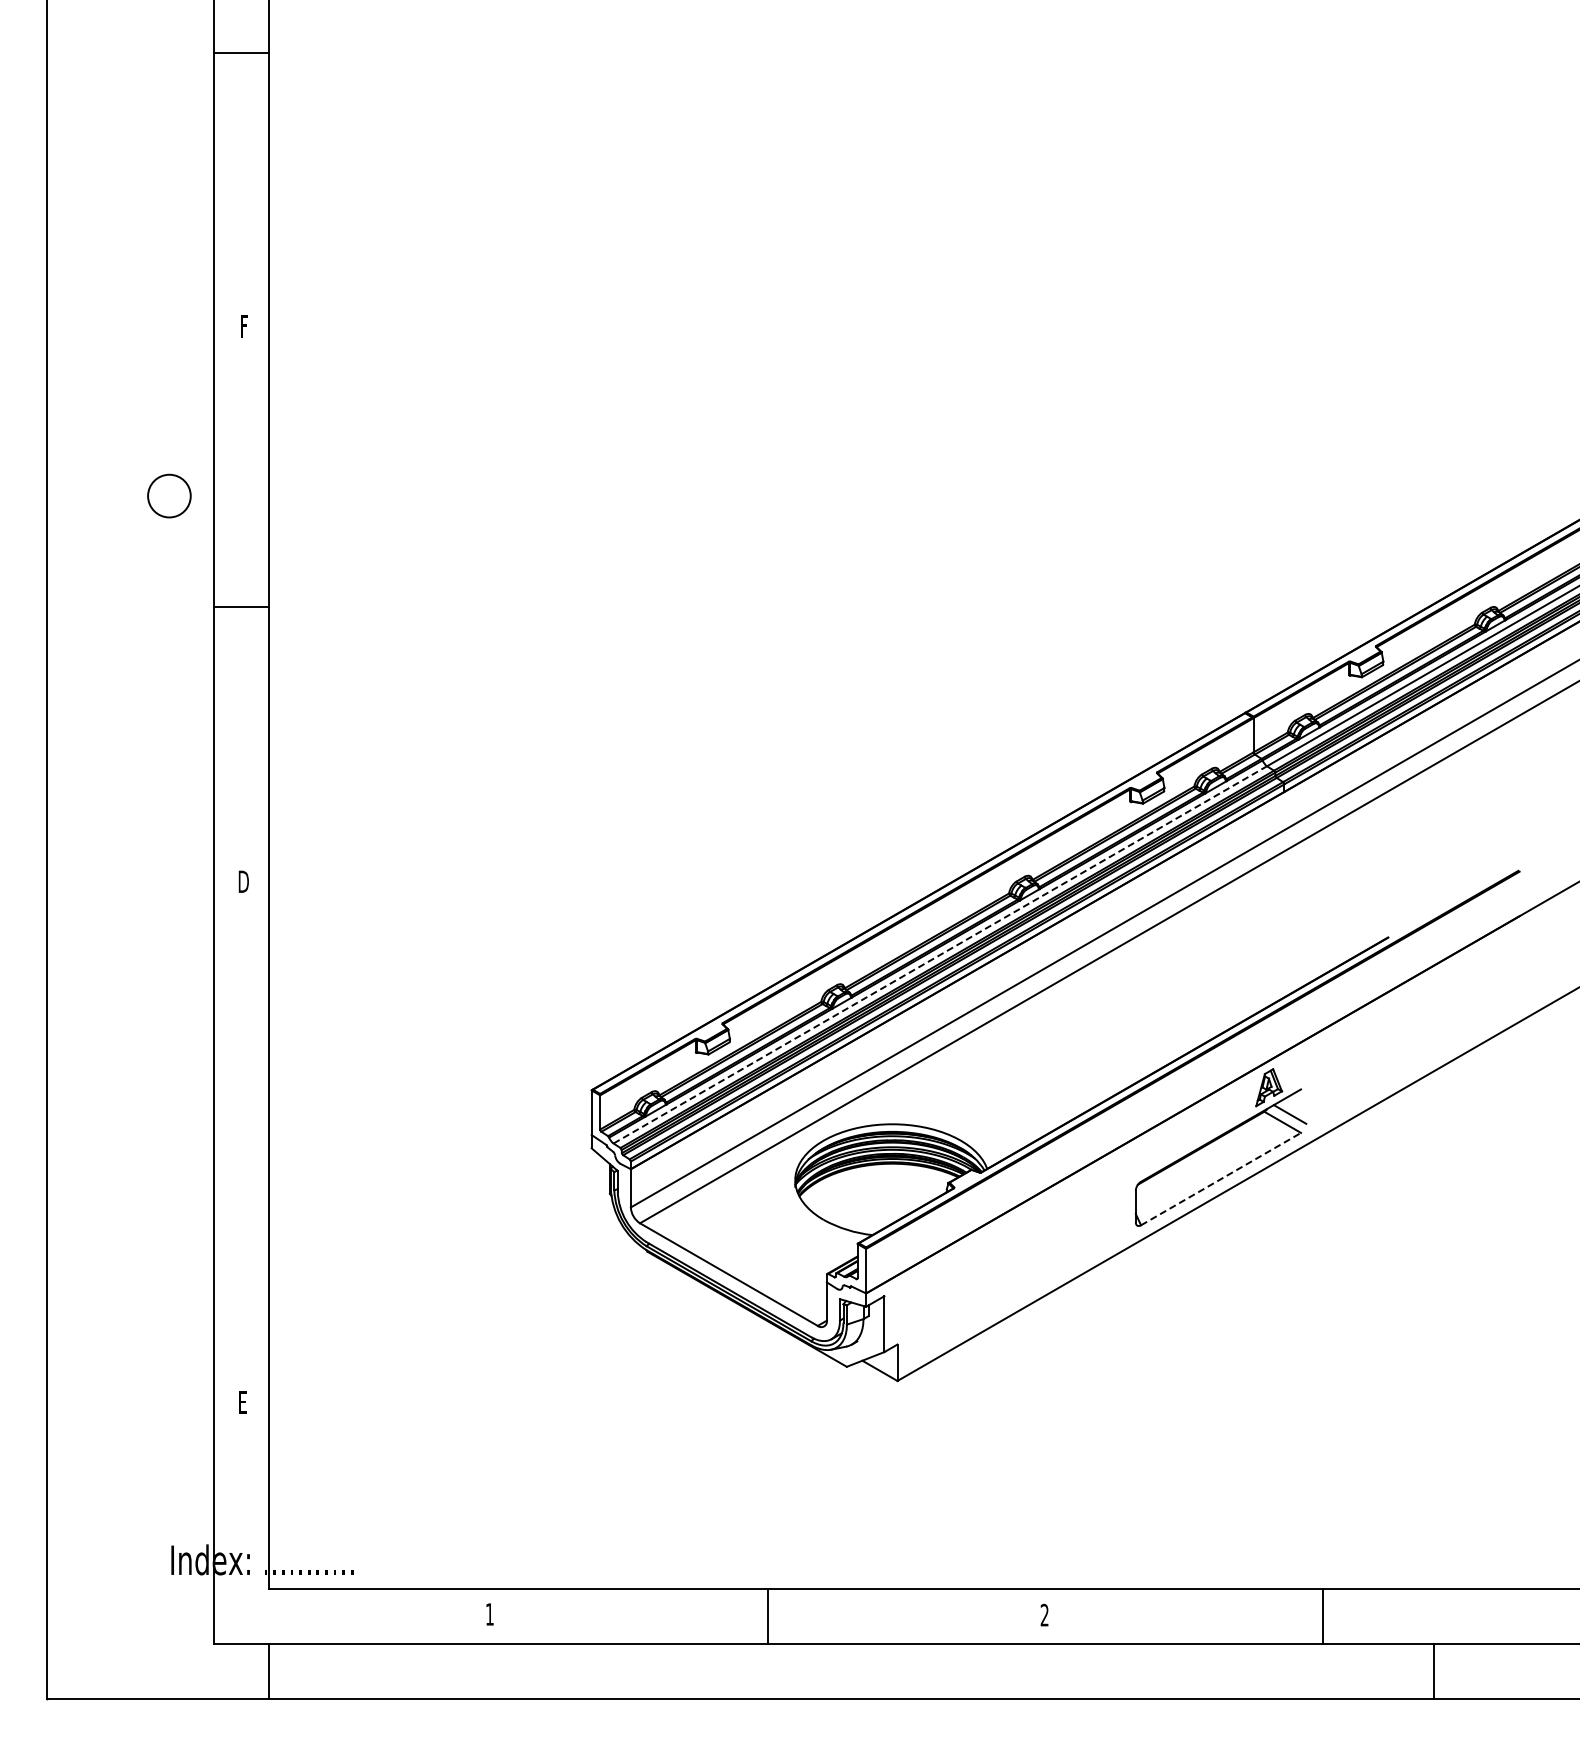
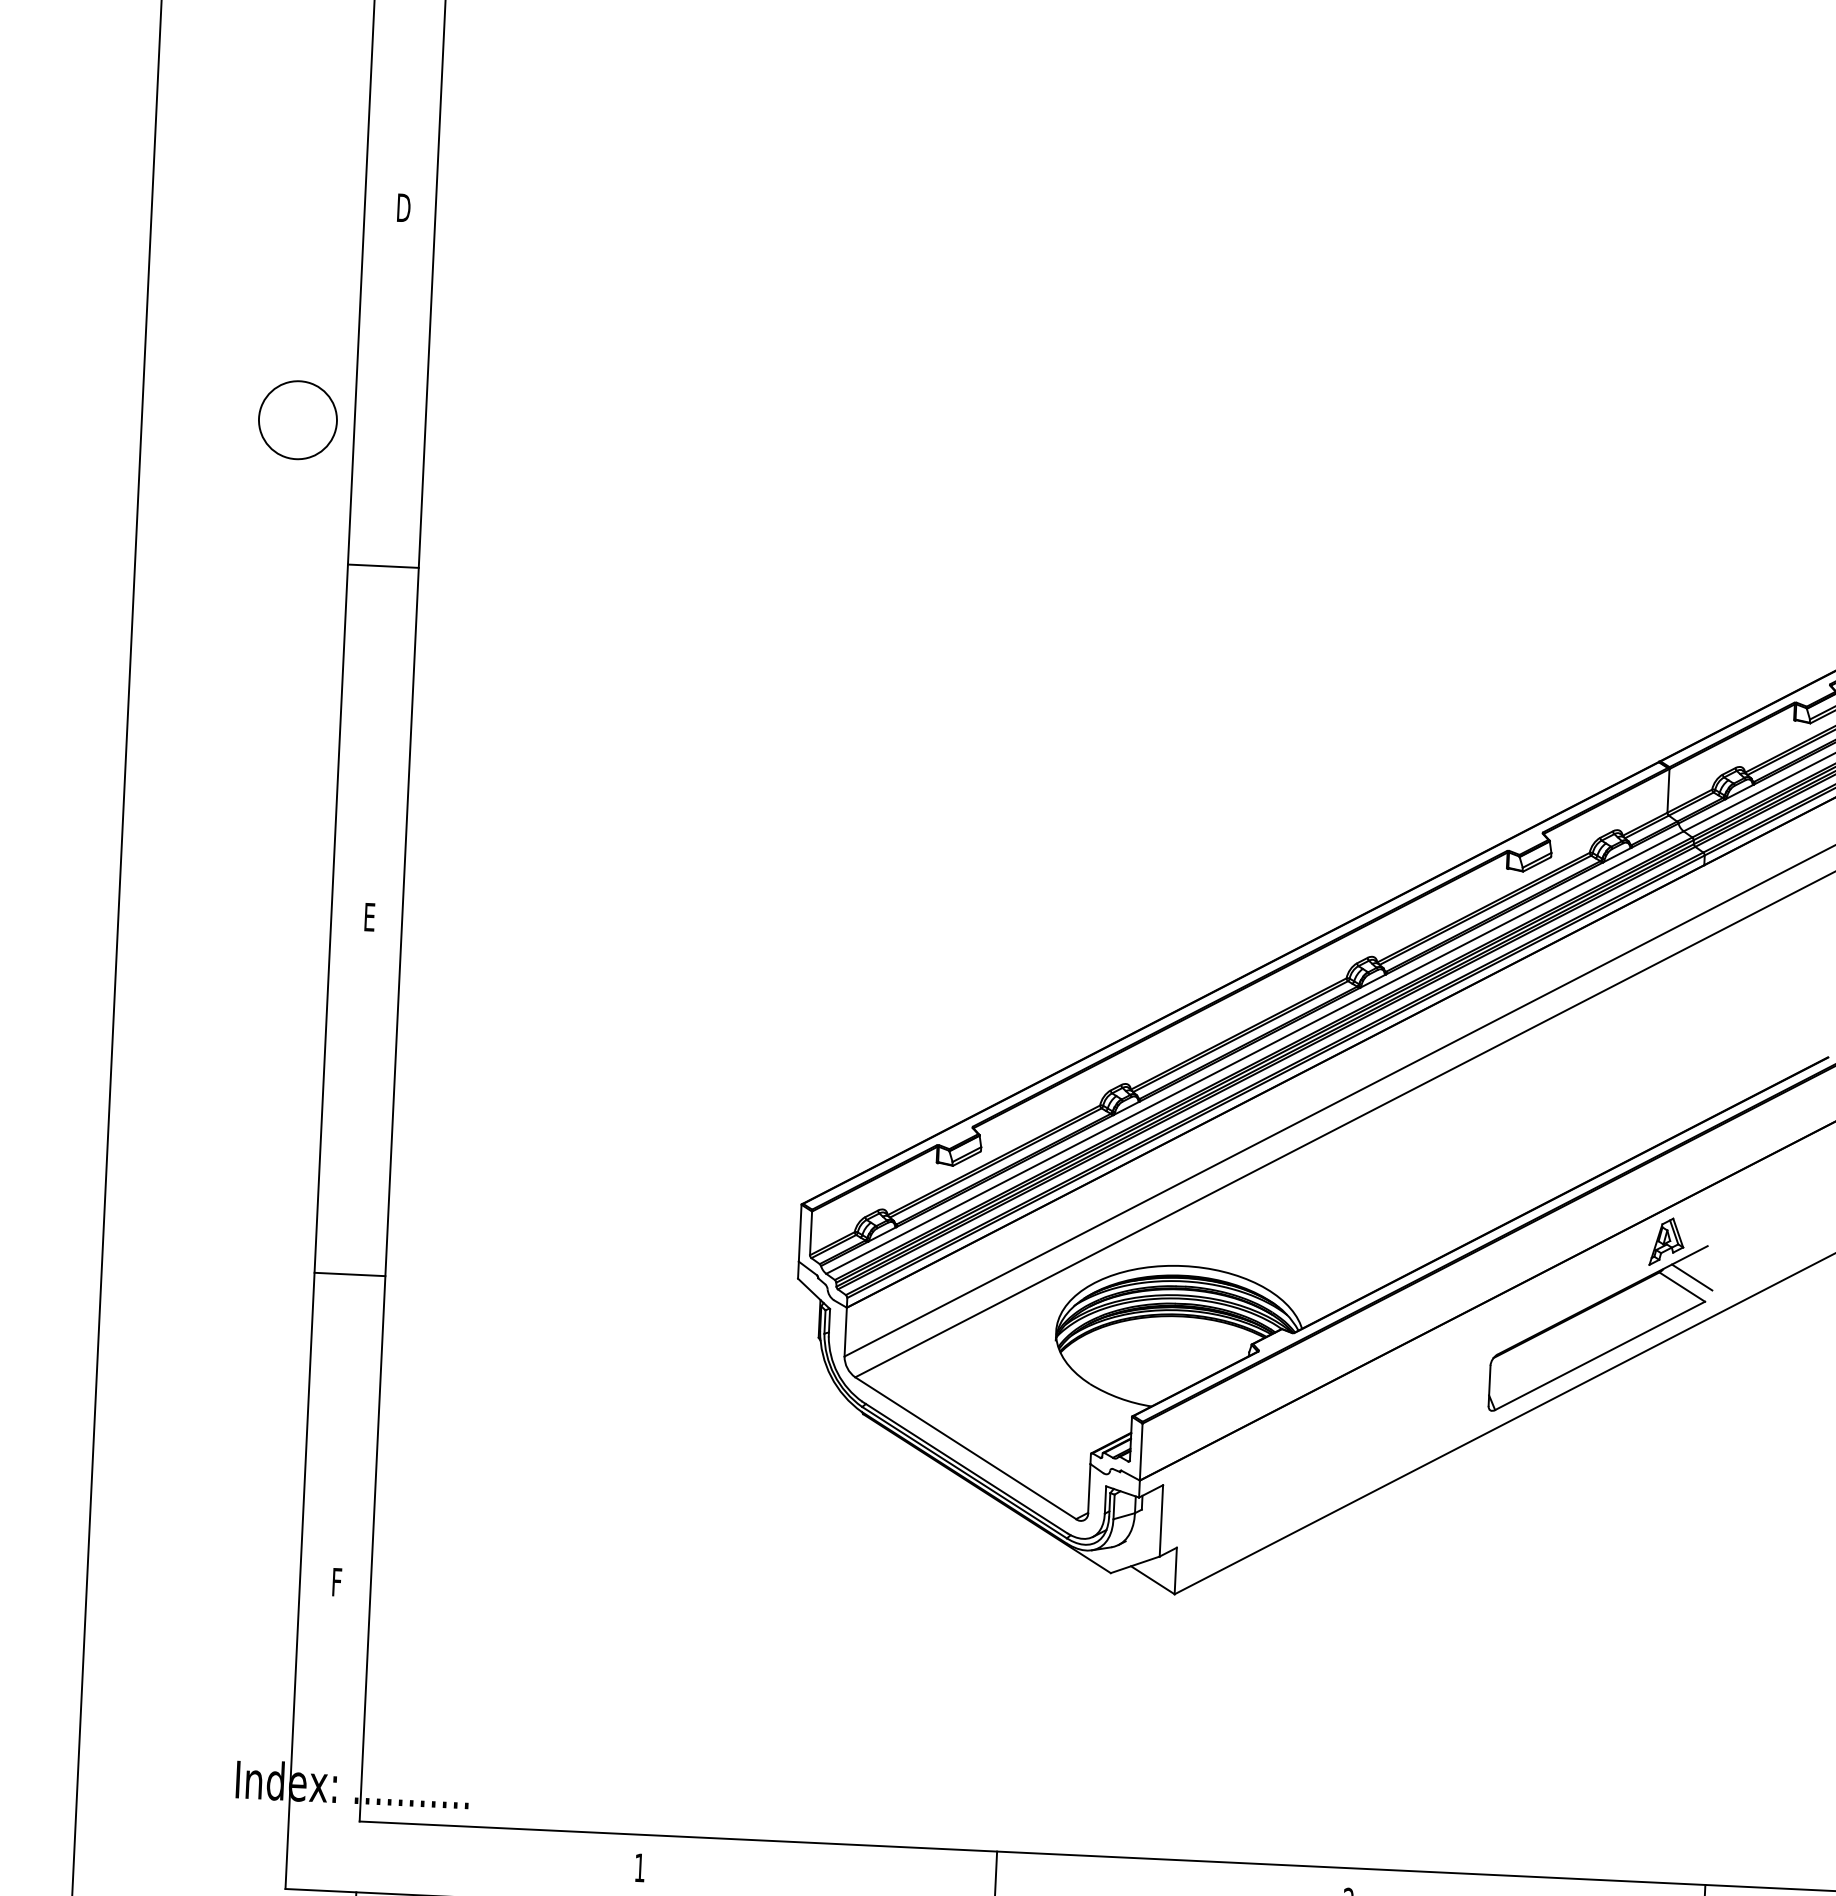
text: (244, 326) -> (404, 208), F -> D
circle: (169, 495) -> (298, 419), size x1.43
text: (243, 881) -> (369, 916), D -> E
line: (940, 954) -> (1255, 1052), dashed -> solid
line: (241, 1161) -> (349, 1274), added
line: (1221, 1178) -> (1600, 1355), dashed -> solid
text: (243, 1402) -> (338, 1582), E -> F

